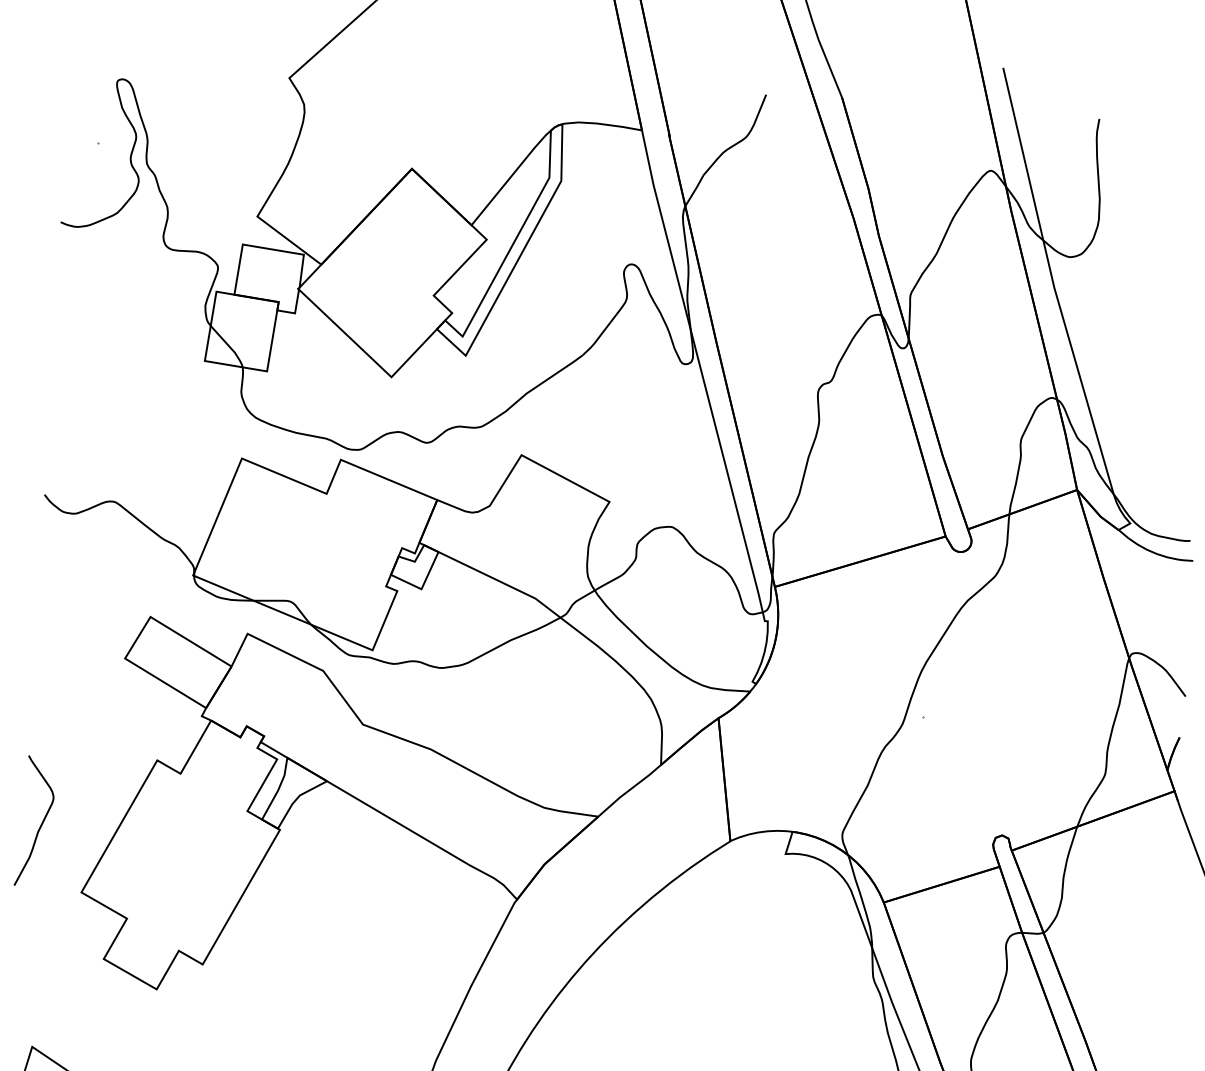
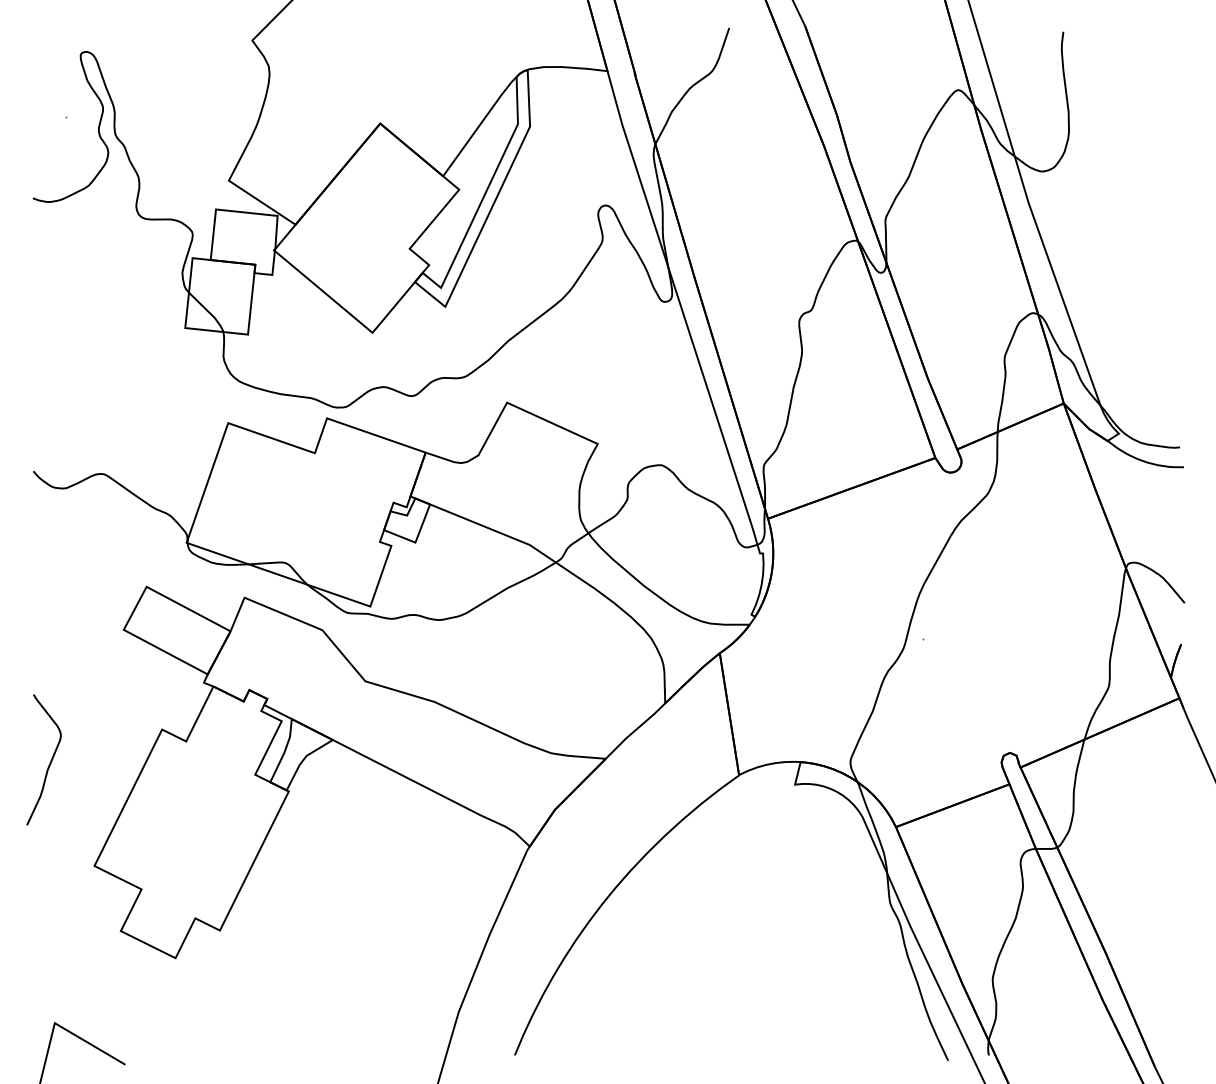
curve: (40, 824) -> (49, 762), moved

